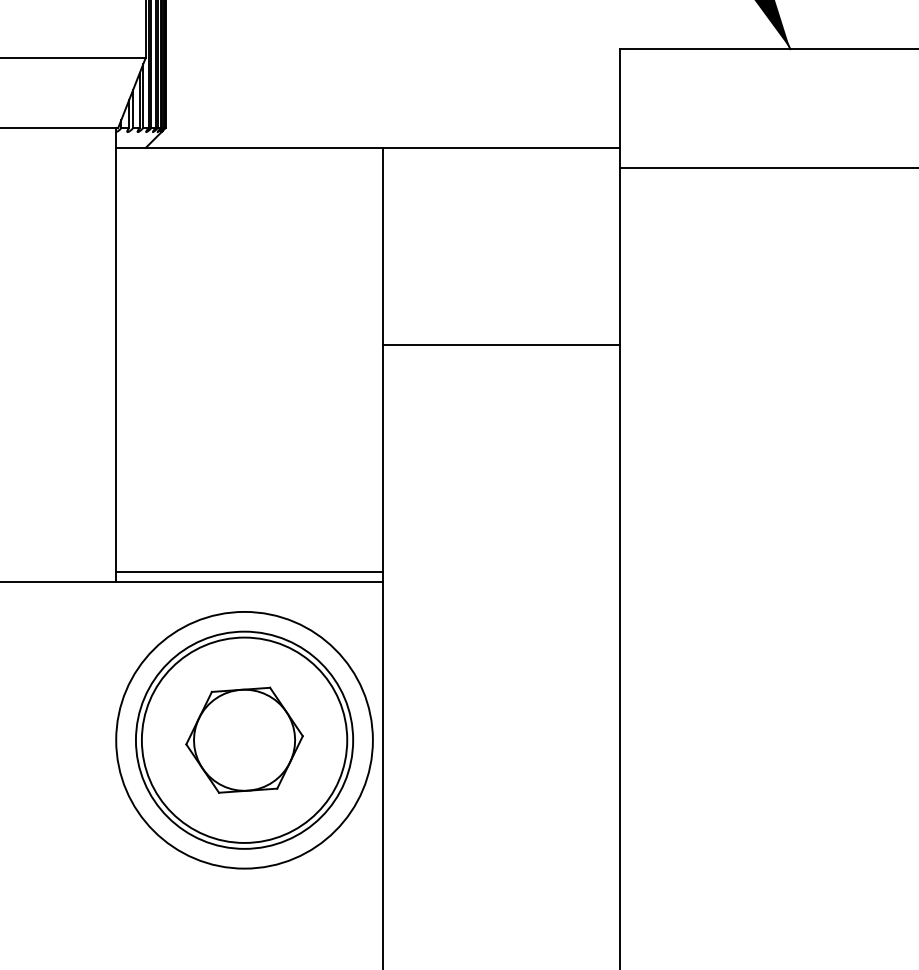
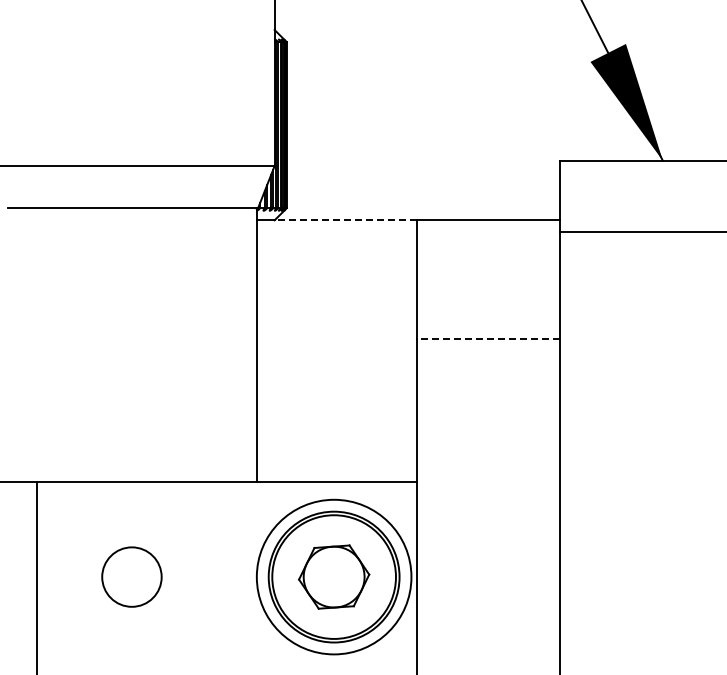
line: (263, 148) -> (345, 220), solid -> dashed
line: (500, 345) -> (488, 339), solid -> dashed
line: (248, 571) -> (336, 475), removed

